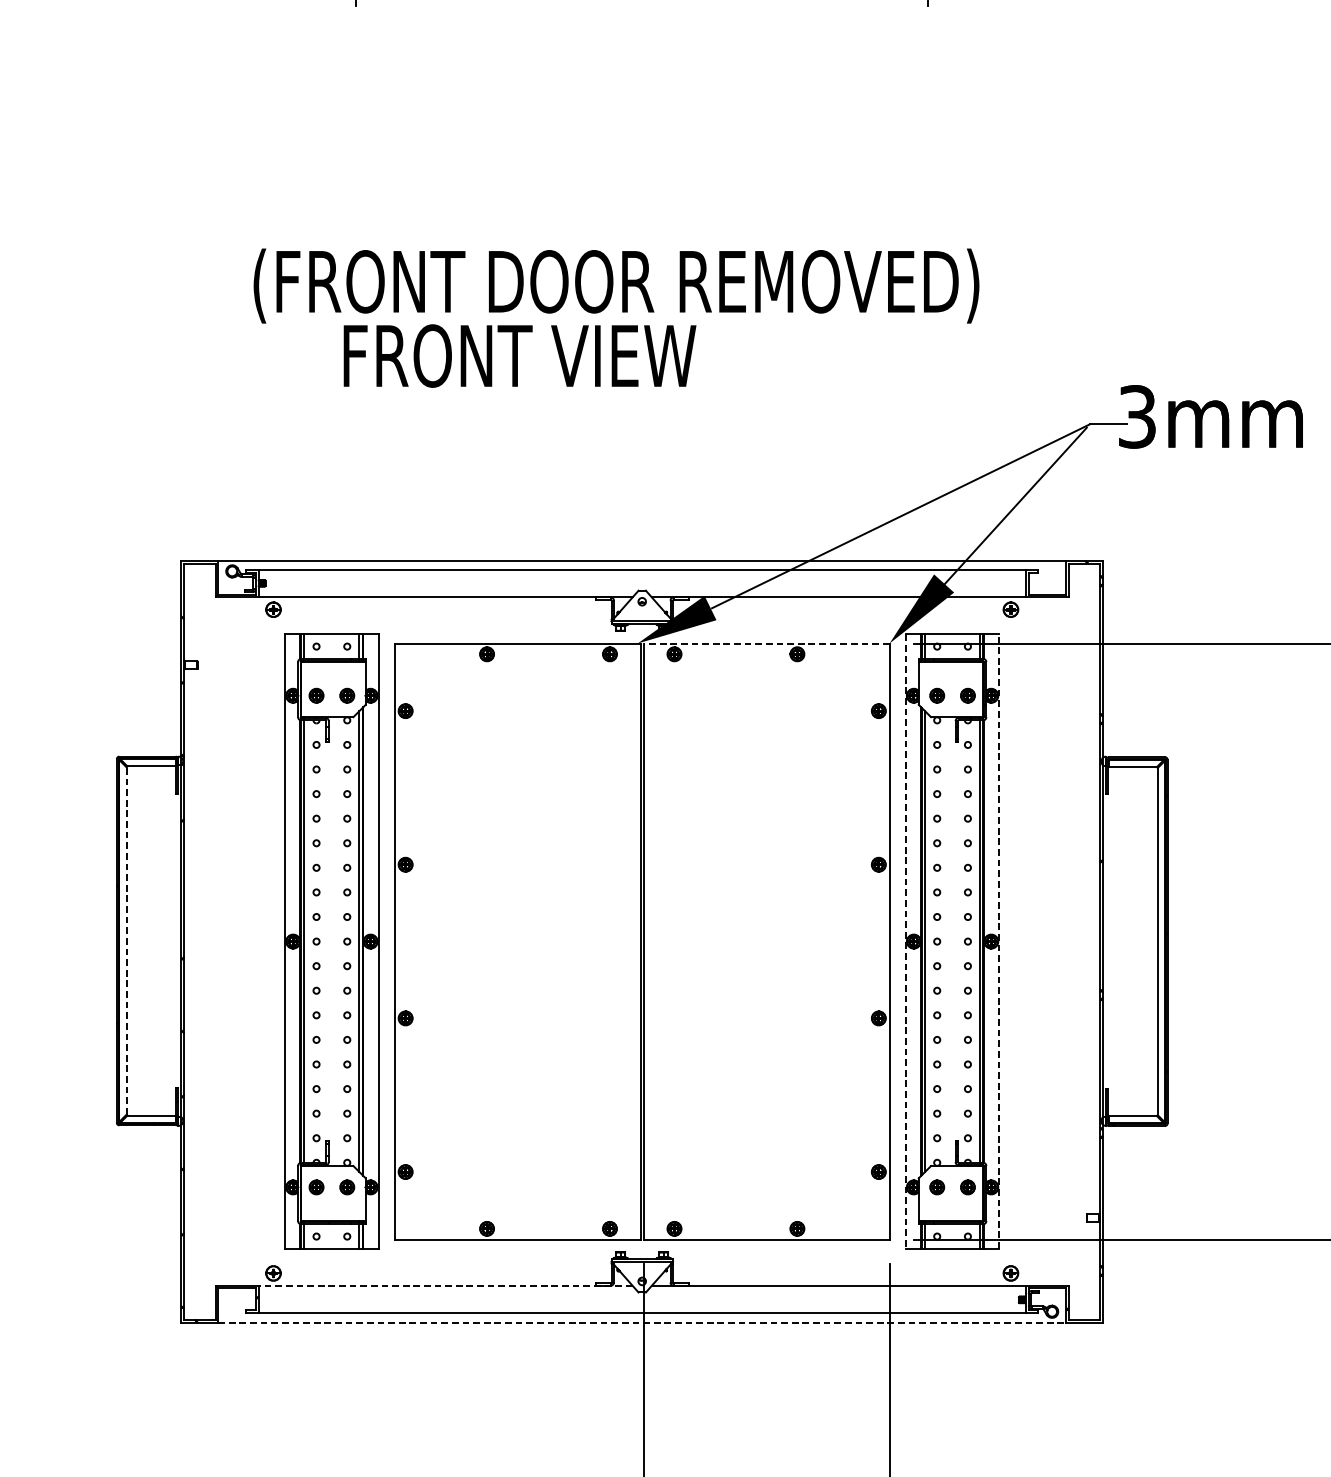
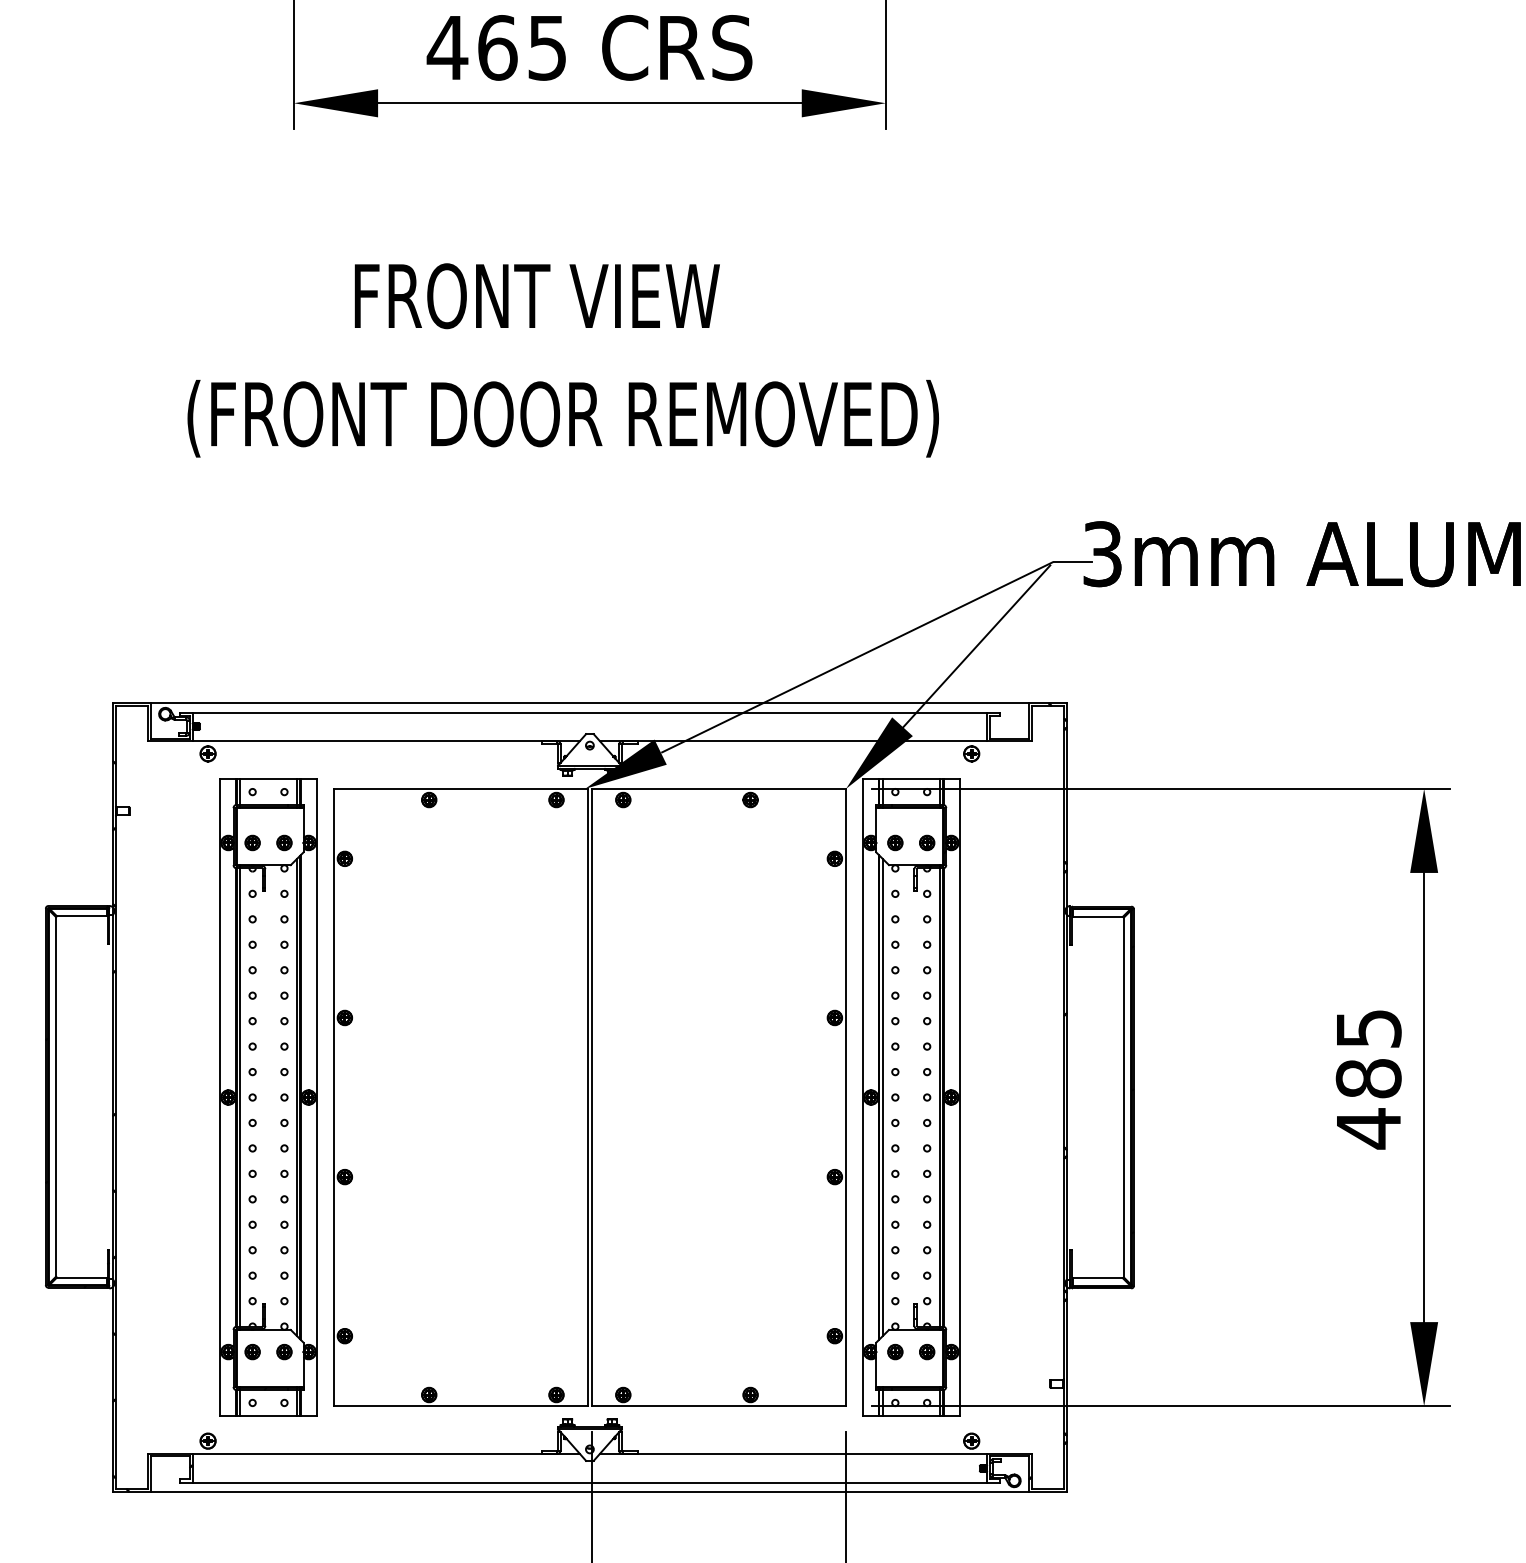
text: (519, 356) -> (536, 296), moved
line: (766, 643) -> (718, 788), dashed -> solid
line: (127, 940) -> (56, 1096), dashed -> solid
line: (999, 941) -> (959, 1097), dashed -> solid
line: (905, 942) -> (862, 1098), dashed -> solid
line: (445, 1285) -> (386, 1453), dashed -> solid
line: (642, 1323) -> (590, 1492), dashed -> solid

